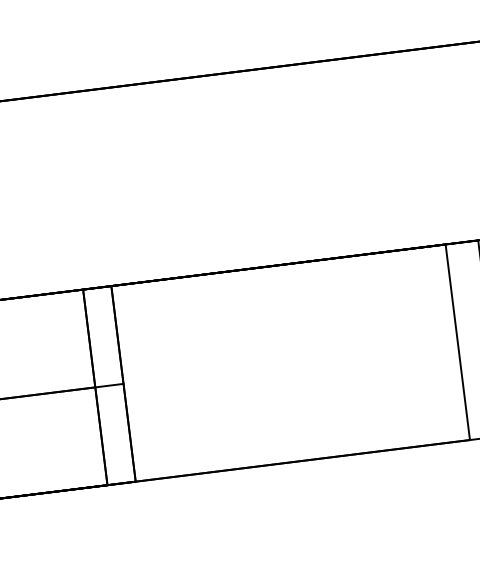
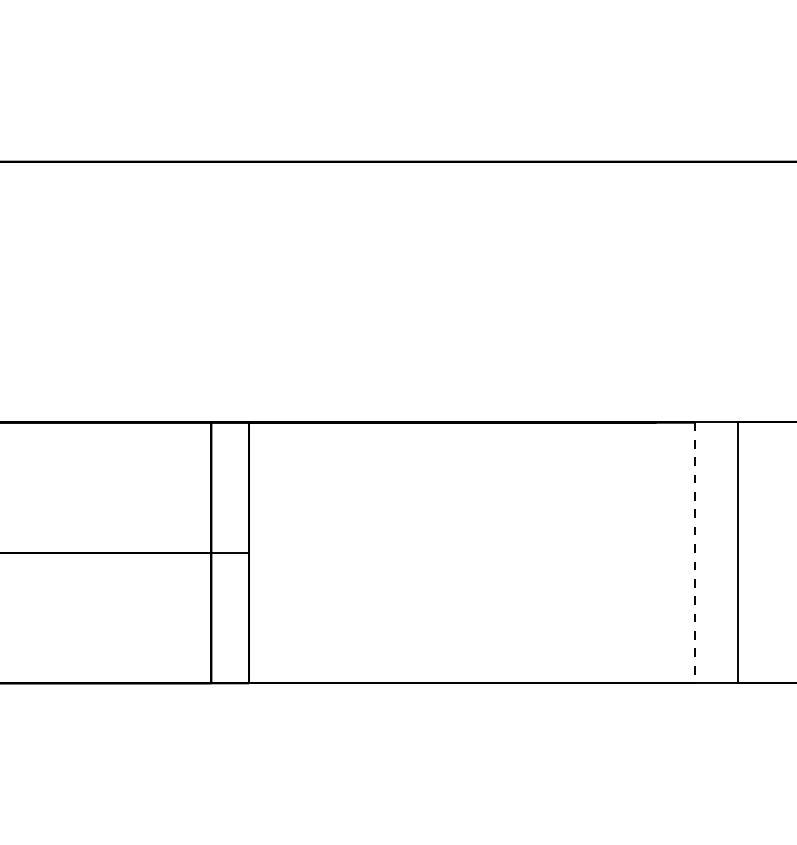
line: (457, 342) -> (694, 553), solid -> dashed

